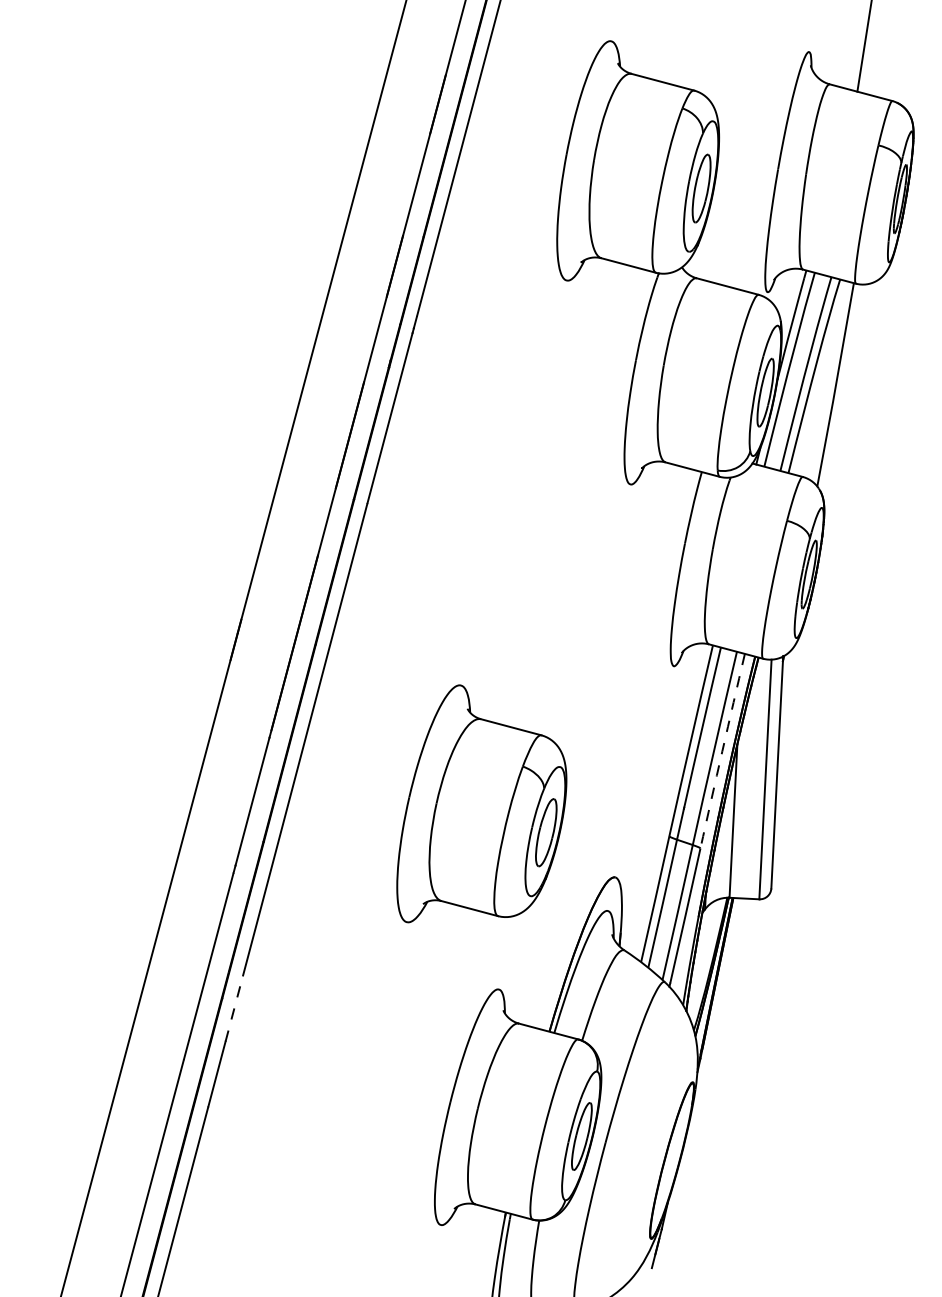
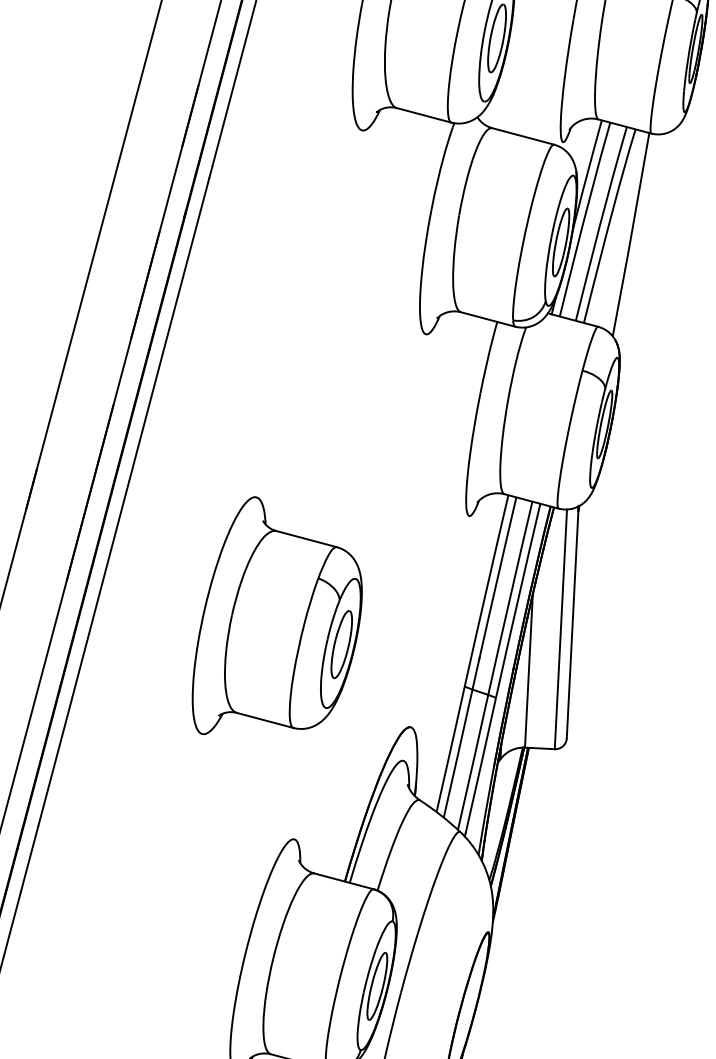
arc: (722, 751) -> (517, 601), dashed -> solid
part: (481, 803) -> (276, 615), moved
line: (234, 1009) -> (29, 859), dashed -> solid

